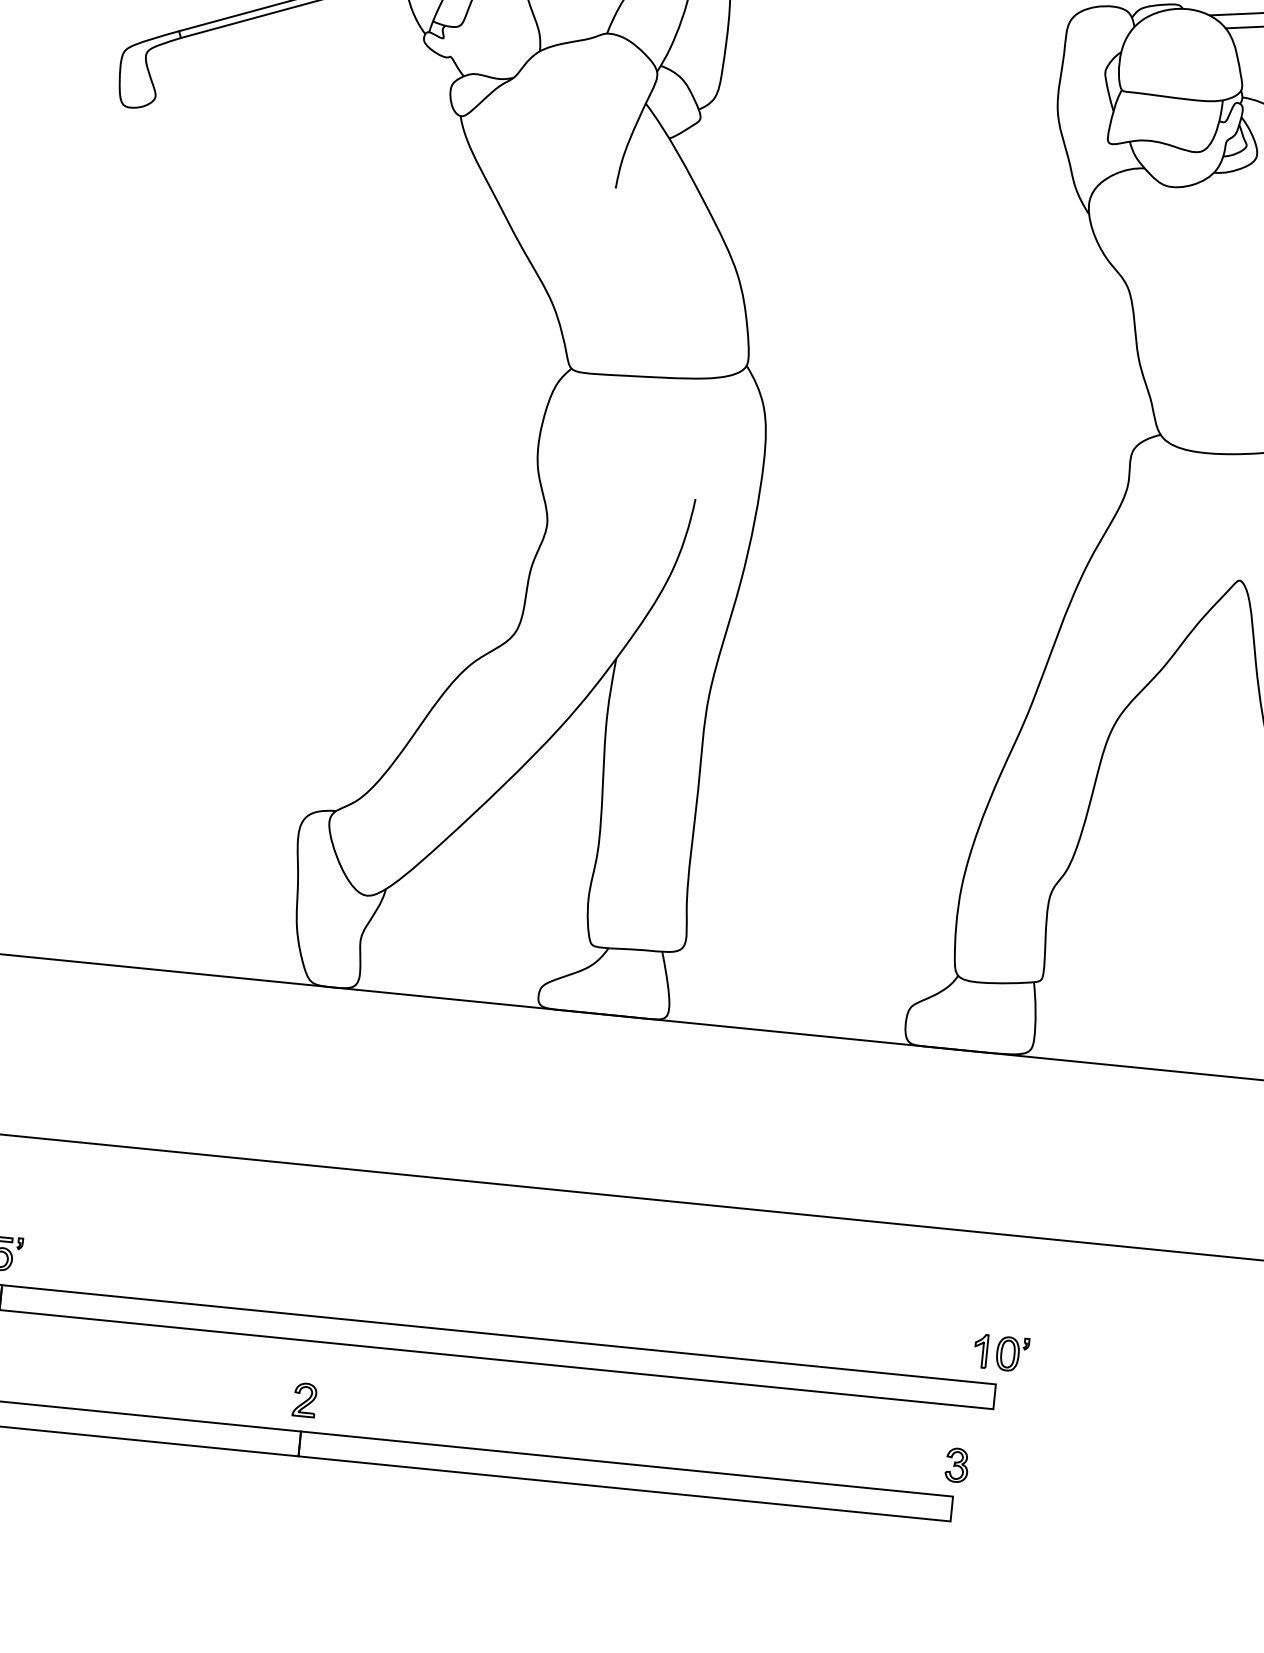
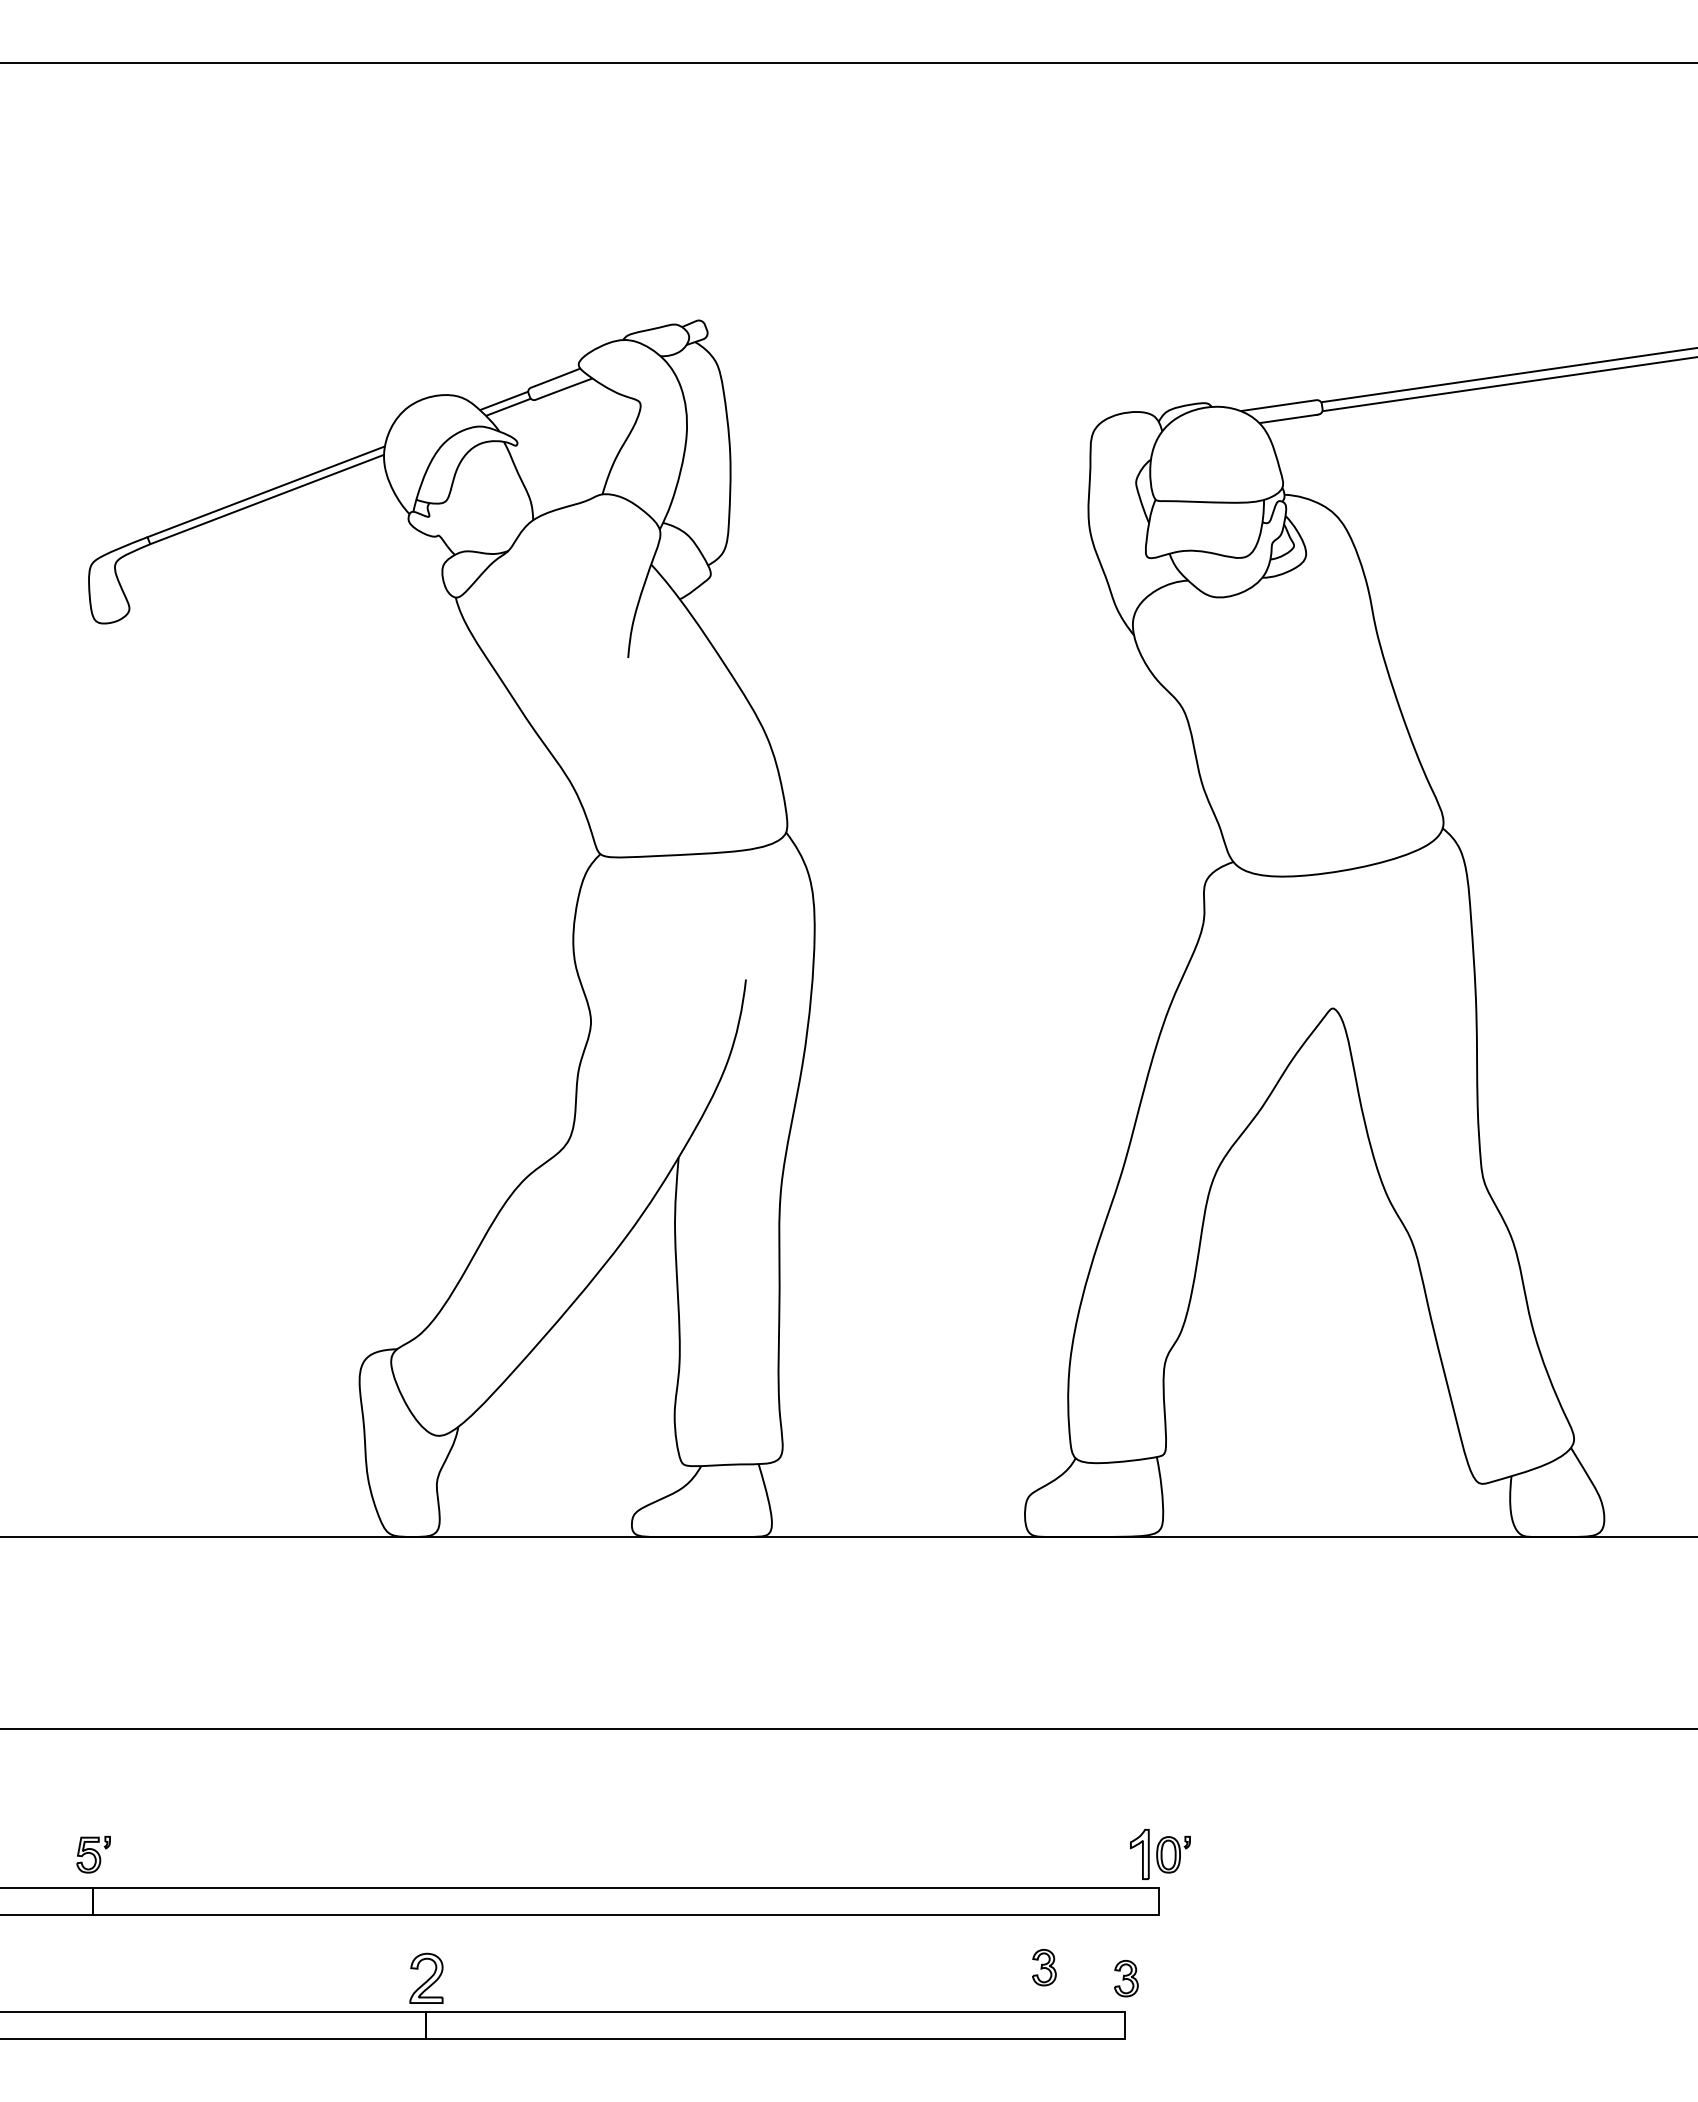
part: (980, 1350) -> (1139, 1854), size x1.4
part: (304, 1400) -> (425, 1978), size x1.4
part: (881, 1447) -> (1044, 1967), added

